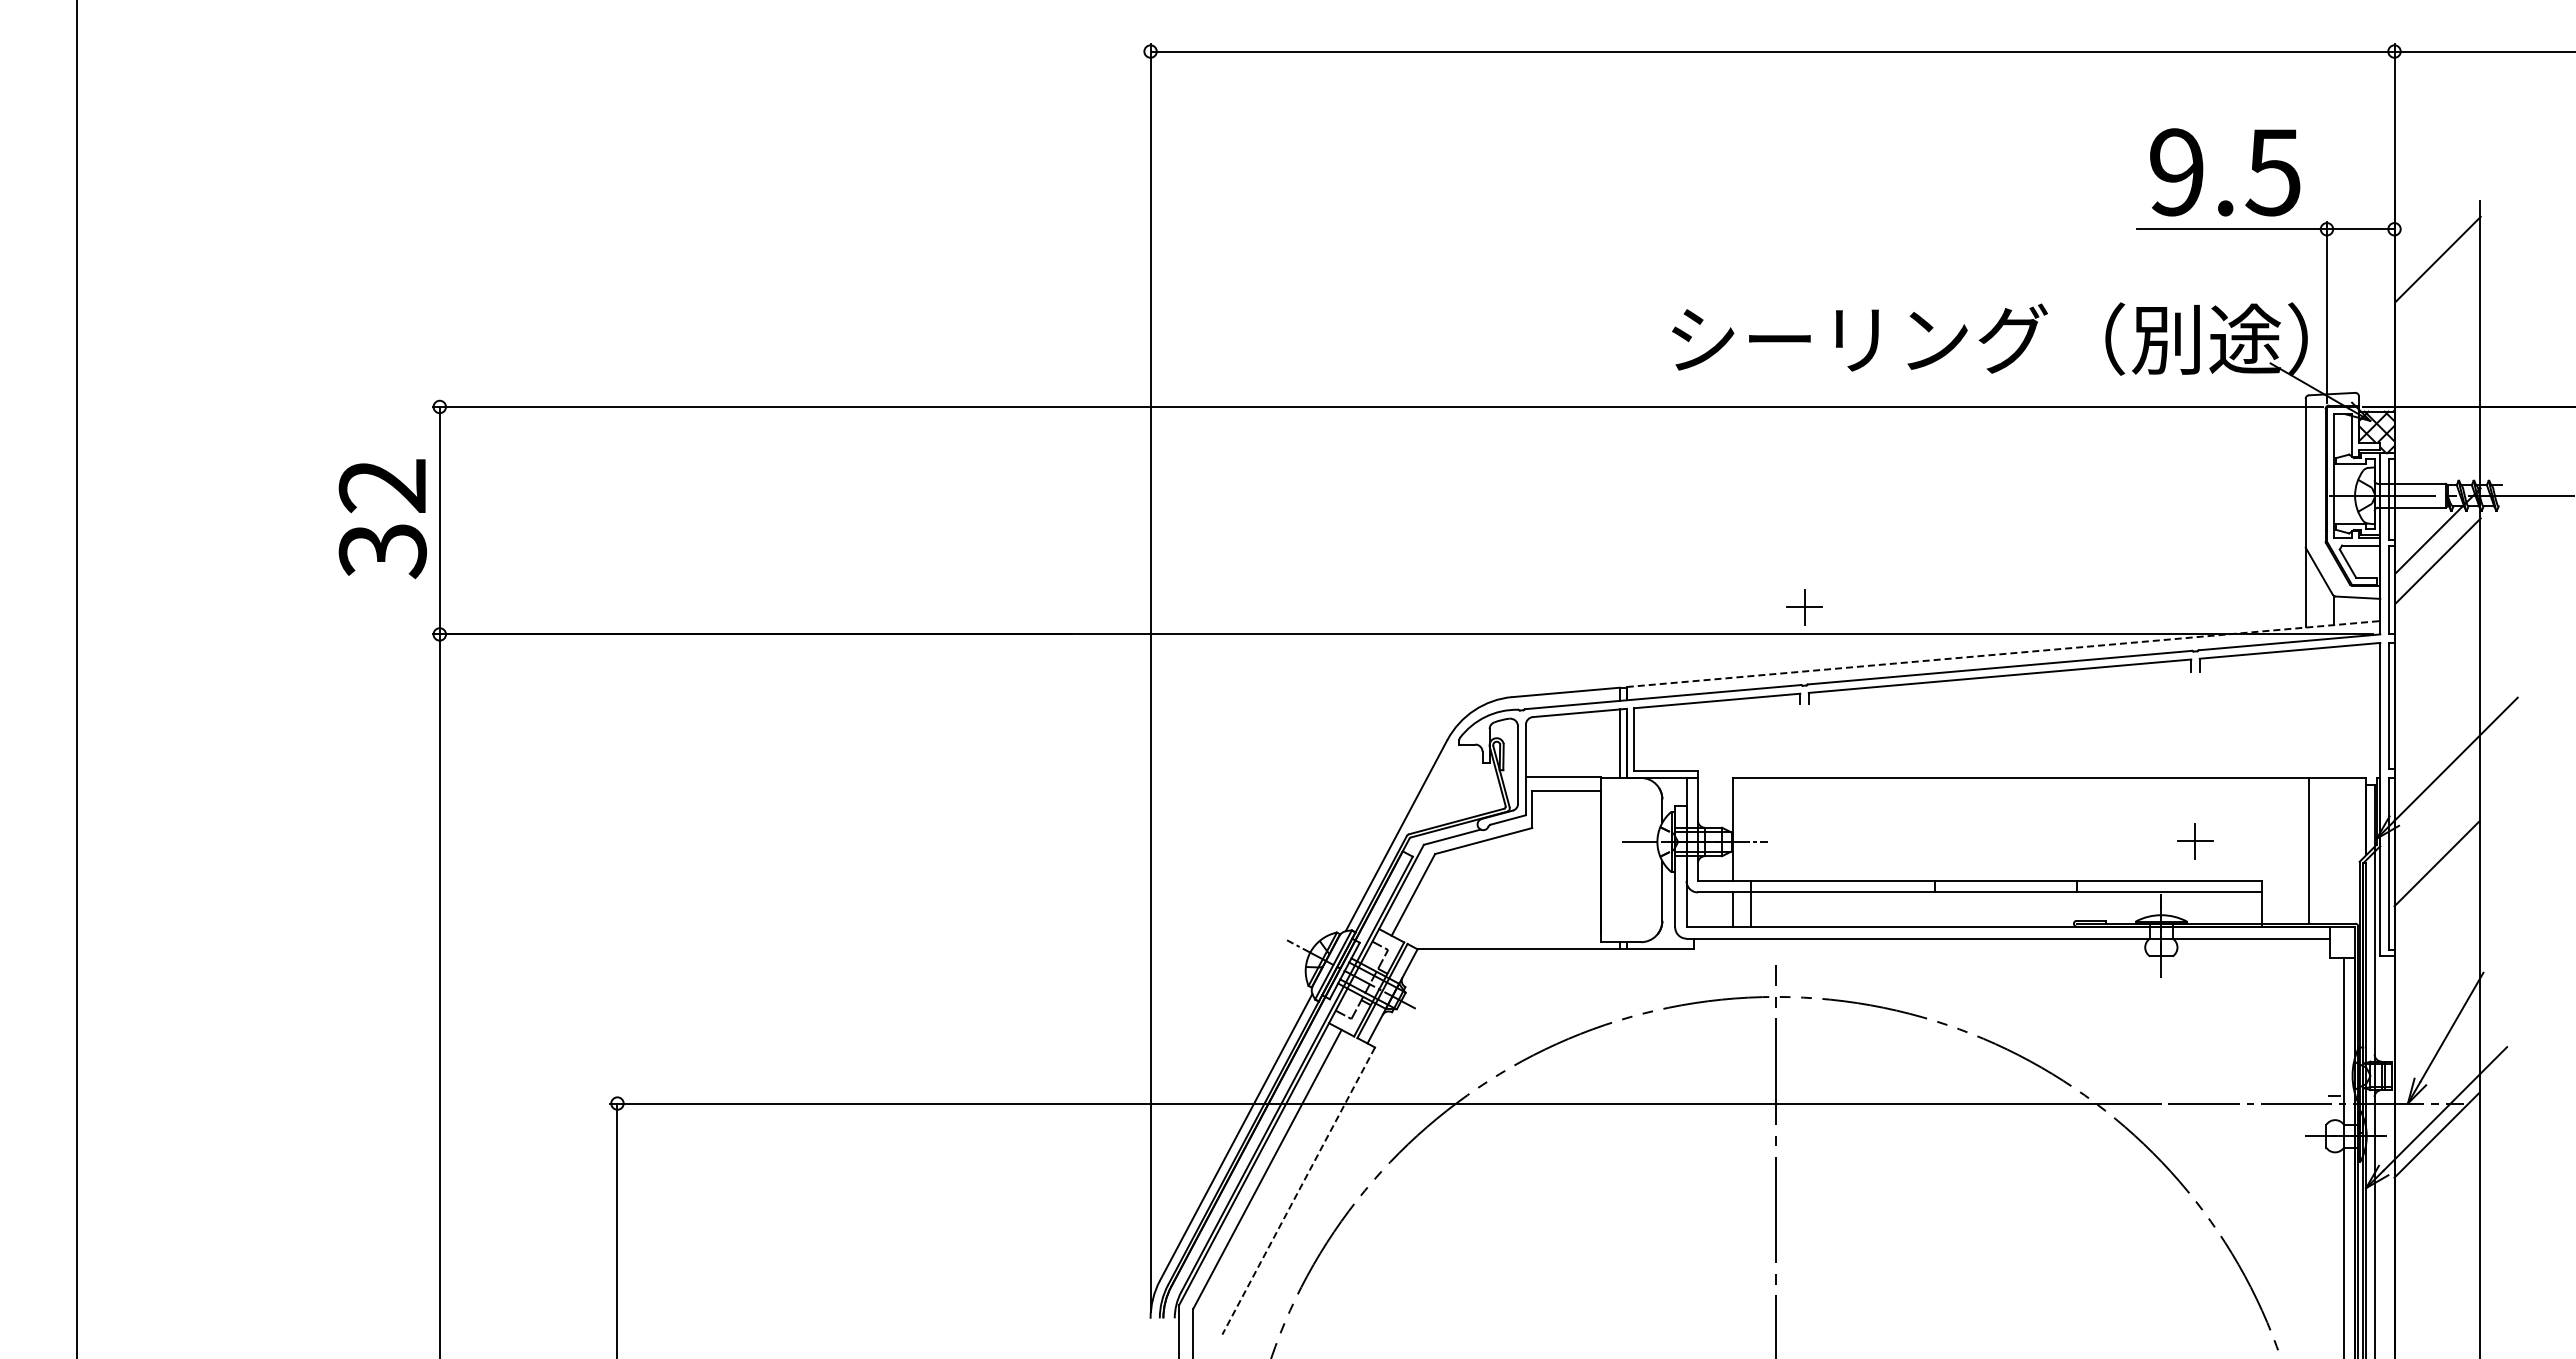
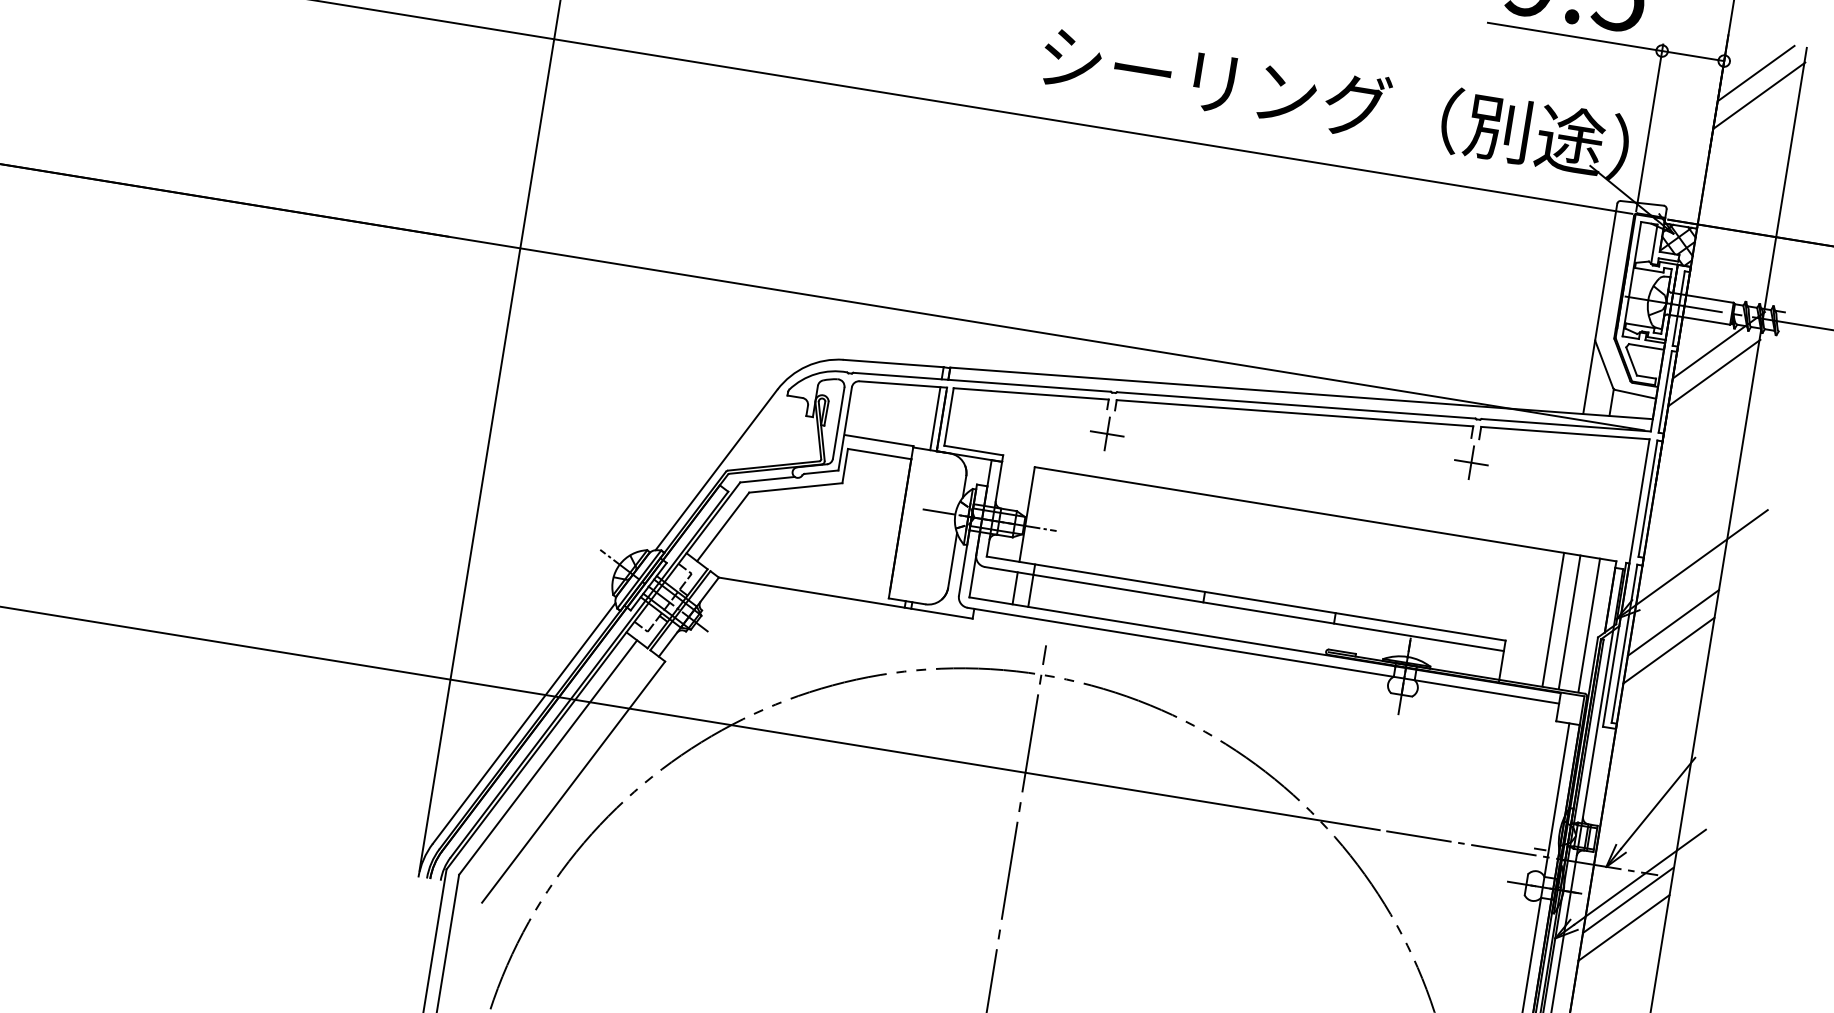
line: (2430, 236) -> (1756, 73), added
part: (1804, 607) -> (1107, 434), moved
line: (2004, 654) -> (1302, 393), dashed -> solid
line: (2436, 833) -> (1672, 622), added
part: (2195, 841) -> (1471, 462), moved
line: (2326, 850) -> (1569, 622), added
line: (2348, 850) -> (1589, 625), added
line: (2436, 1164) -> (1623, 927), added
line: (1298, 1191) -> (573, 782), dashed -> solid

